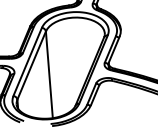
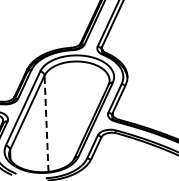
line: (49, 74) -> (46, 123), solid -> dashed

